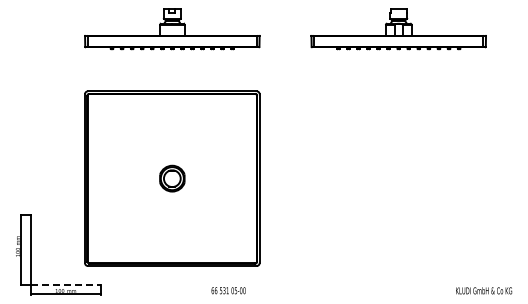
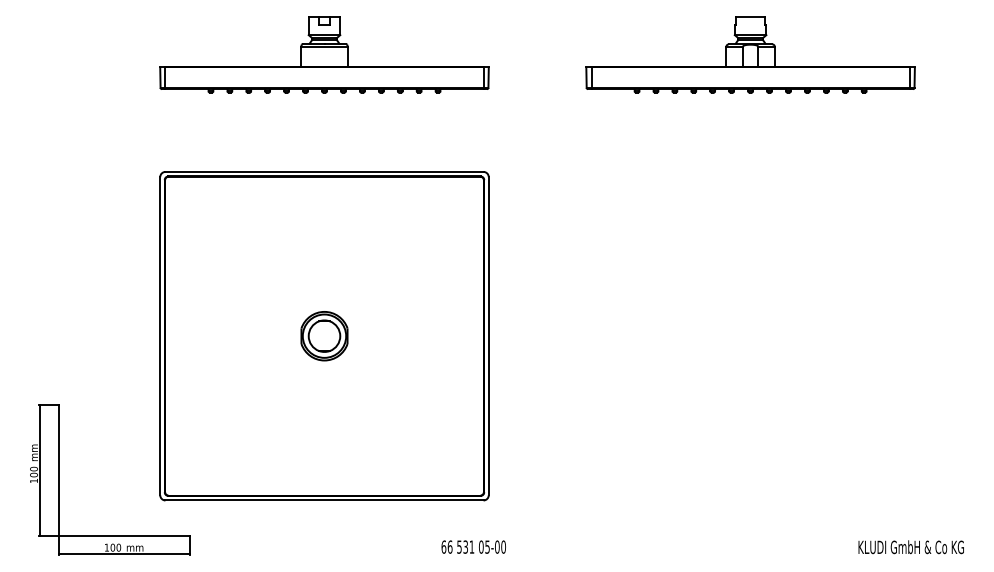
line: (65, 284) -> (123, 535), dashed -> solid
text: (228, 290) -> (473, 546), moved

